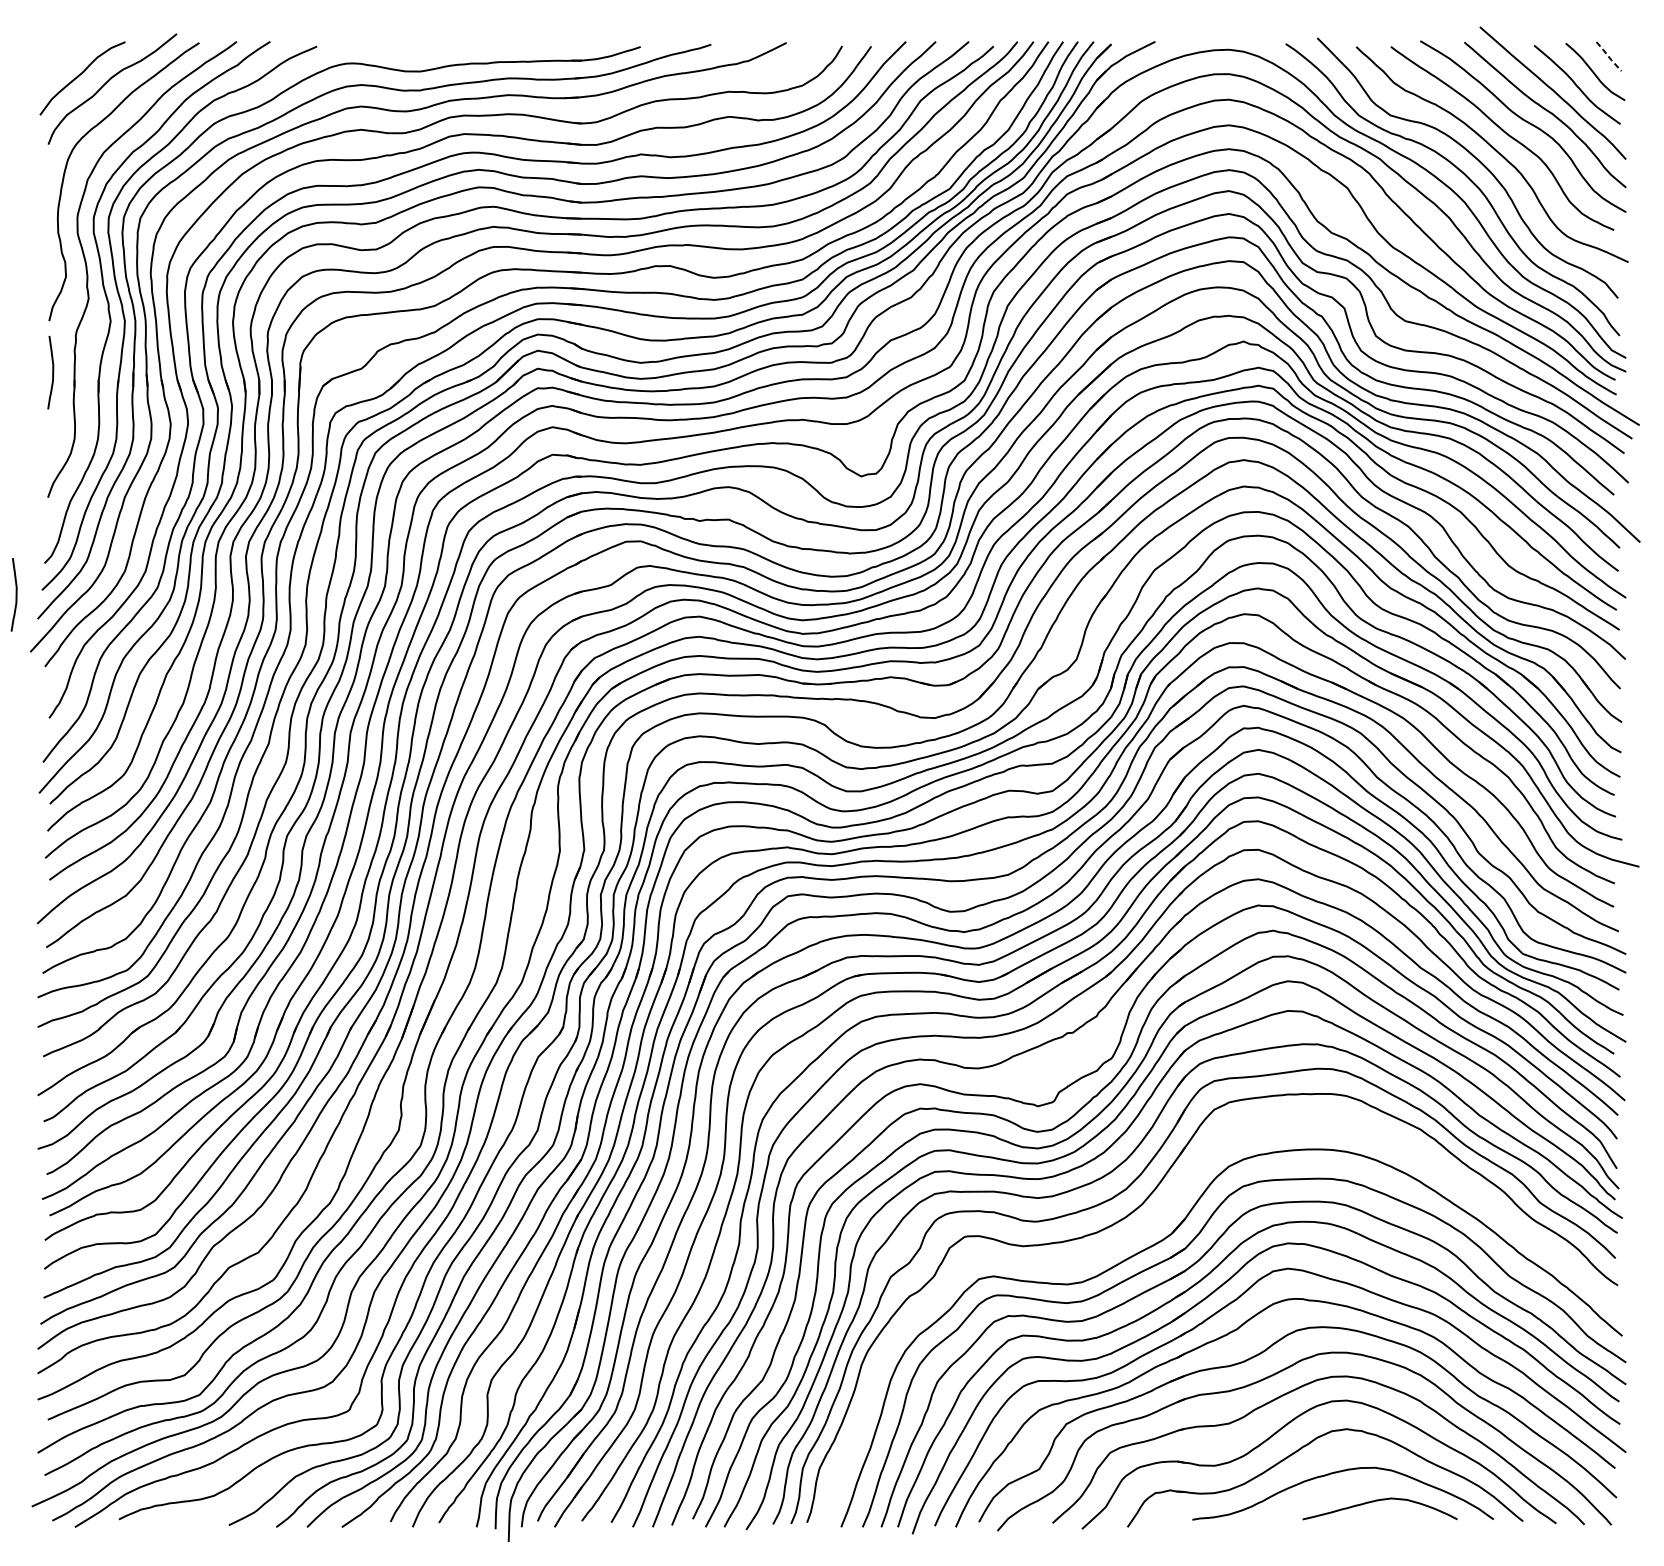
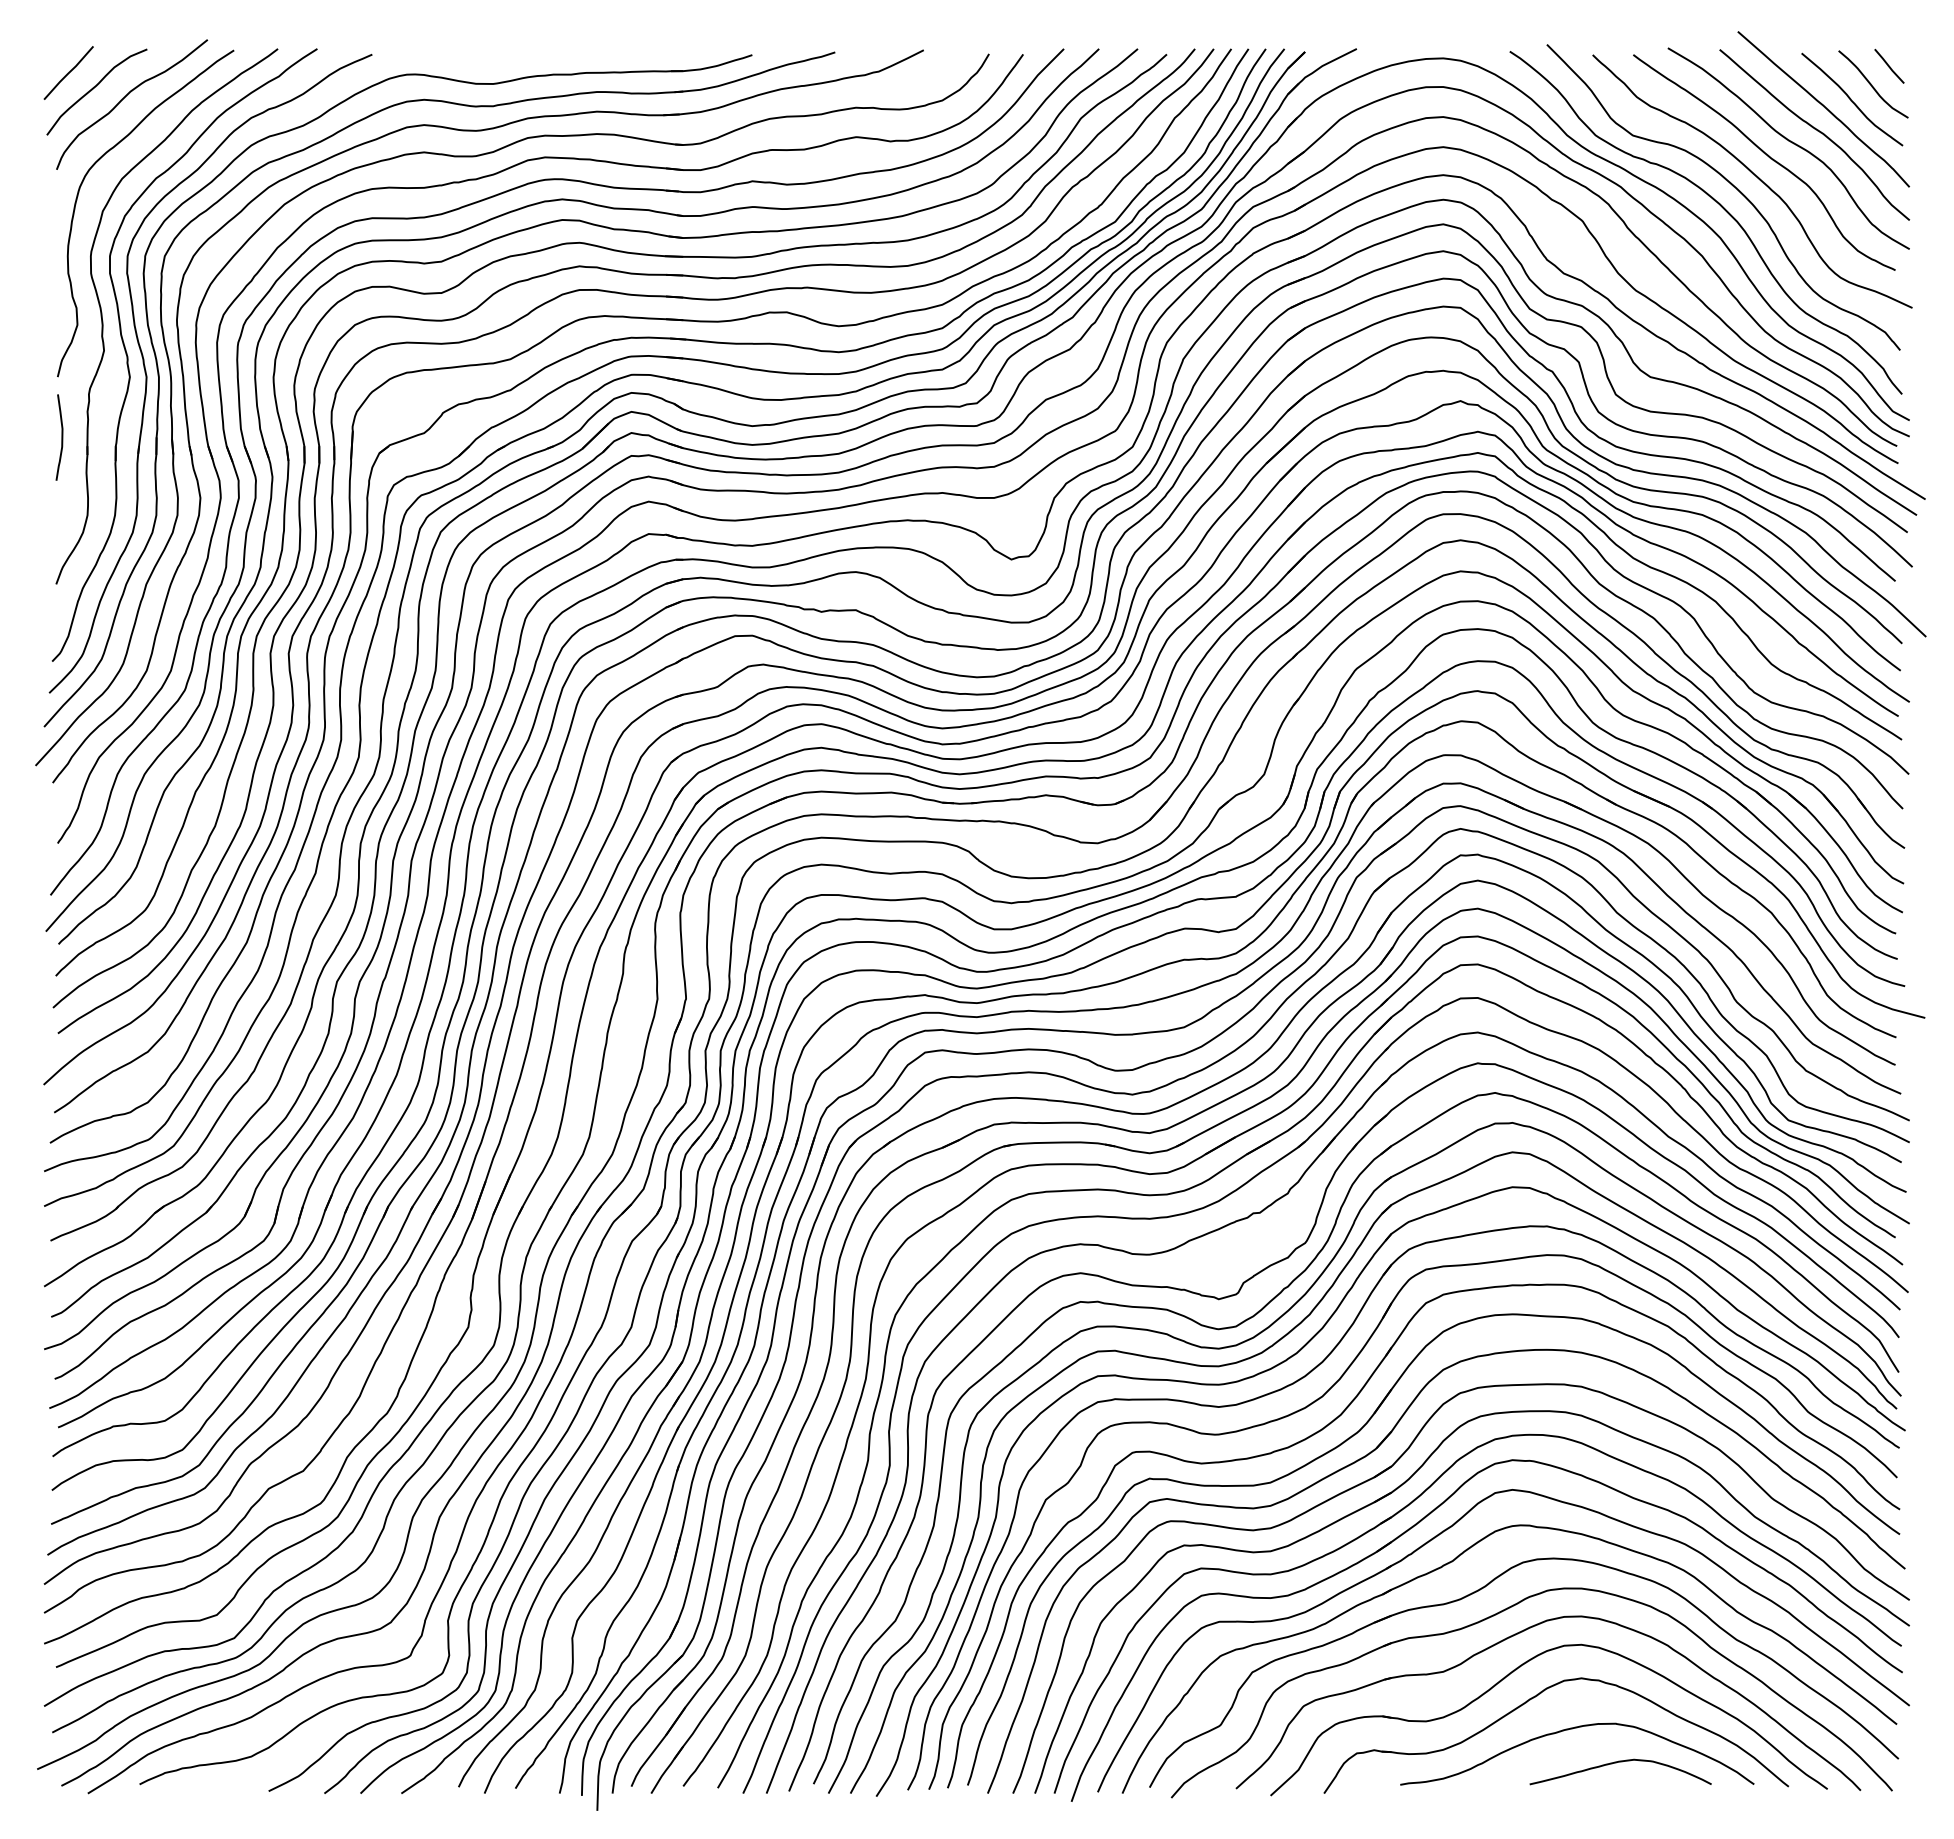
line: (1608, 56) -> (1889, 66), dashed -> solid
line: (58, 61) -> (68, 72), added
curve: (15, 594) -> (18, 698), removed
part: (1154, 1222) -> (1355, 1435), added

